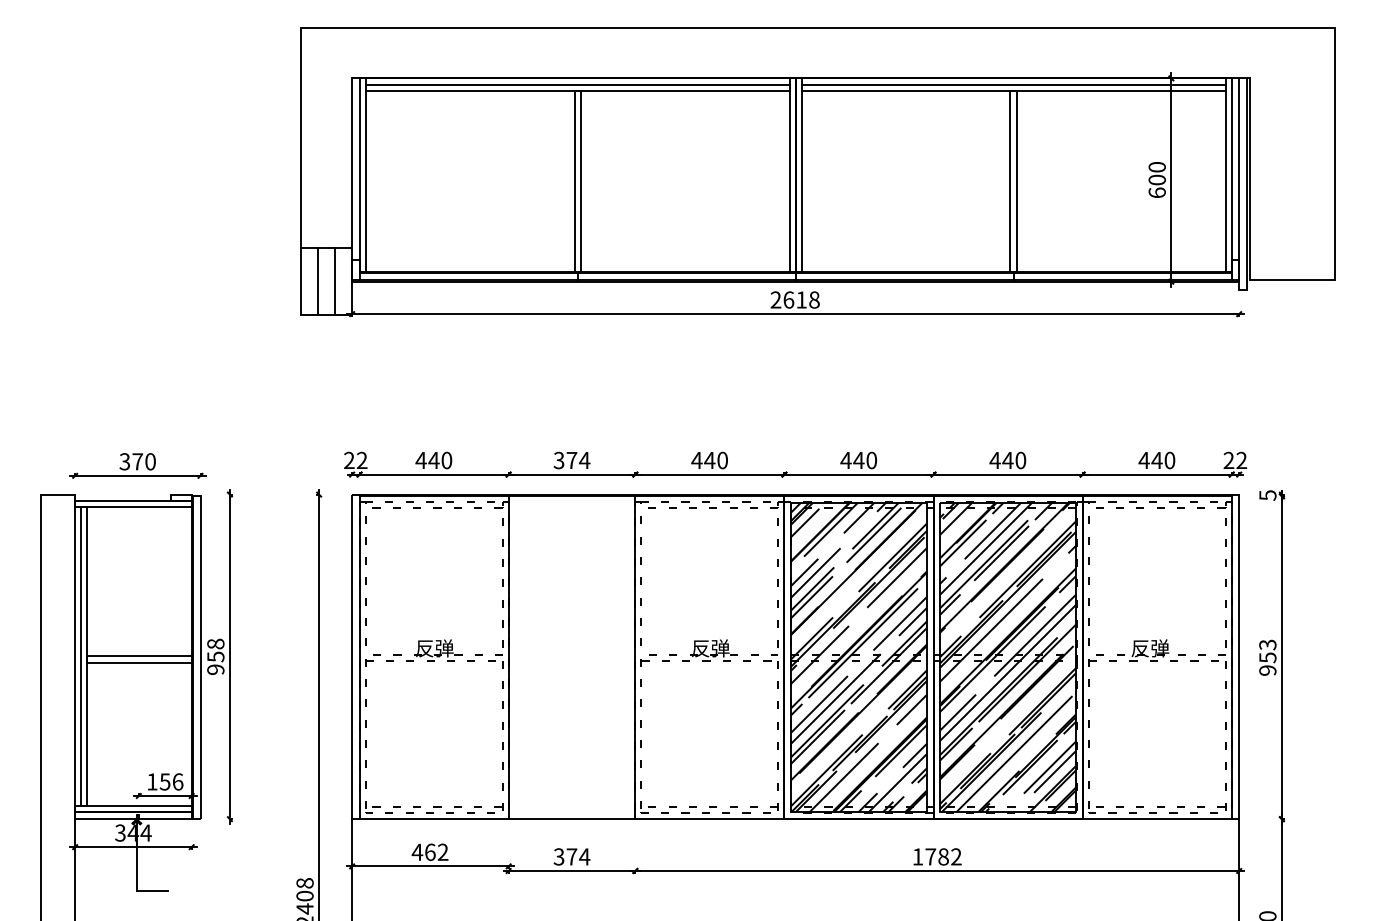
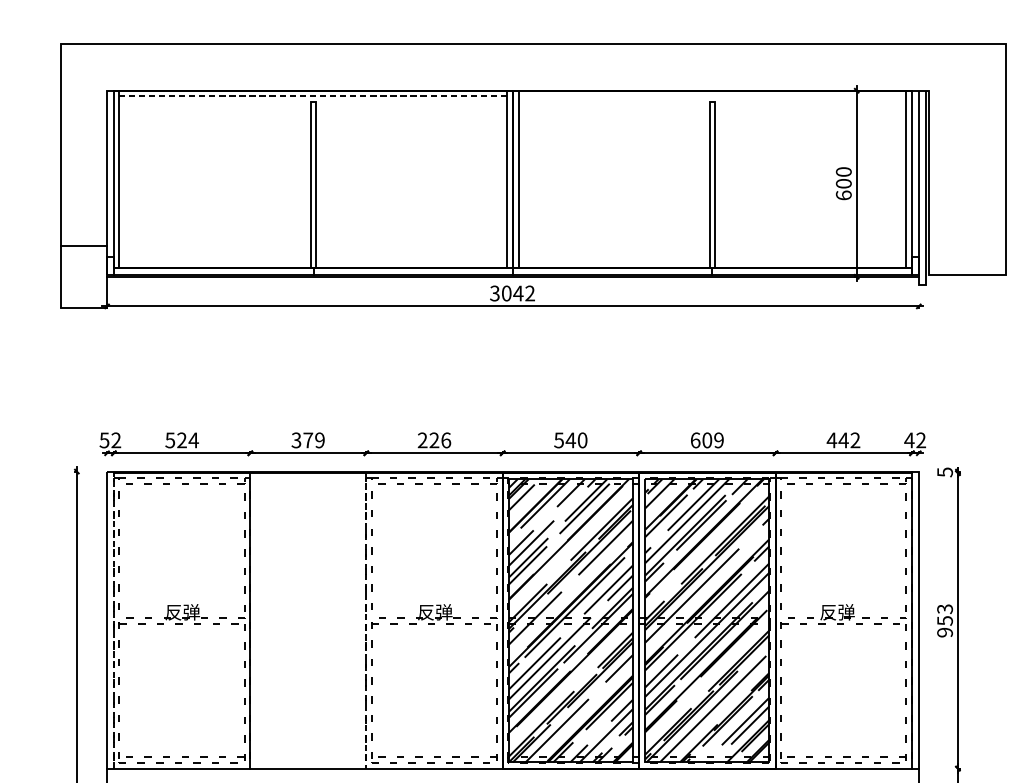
line: (577, 84) -> (313, 96), solid -> dashed
line: (1013, 84) -> (712, 96), removed
line: (577, 90) -> (313, 101), removed
line: (1013, 90) -> (712, 101), removed
line: (318, 281) -> (76, 276), removed
line: (335, 281) -> (91, 276), removed
text: (794, 299) -> (511, 293), 2618 -> 3042
text: (1228, 459) -> (909, 439), 22 -> 42
text: (349, 460) -> (104, 440), 22 -> 52
text: (433, 460) -> (181, 440), 440 -> 524
text: (584, 460) -> (319, 440), 374 -> 379
text: (709, 460) -> (434, 440), 440 -> 226
text: (845, 460) -> (558, 440), 440 -> 540
text: (1007, 460) -> (706, 440), 440 -> 609
text: (1169, 460) -> (855, 440), 440 -> 442
line: (359, 656) -> (113, 619), solid -> dashed
line: (635, 658) -> (366, 621), solid -> dashed

